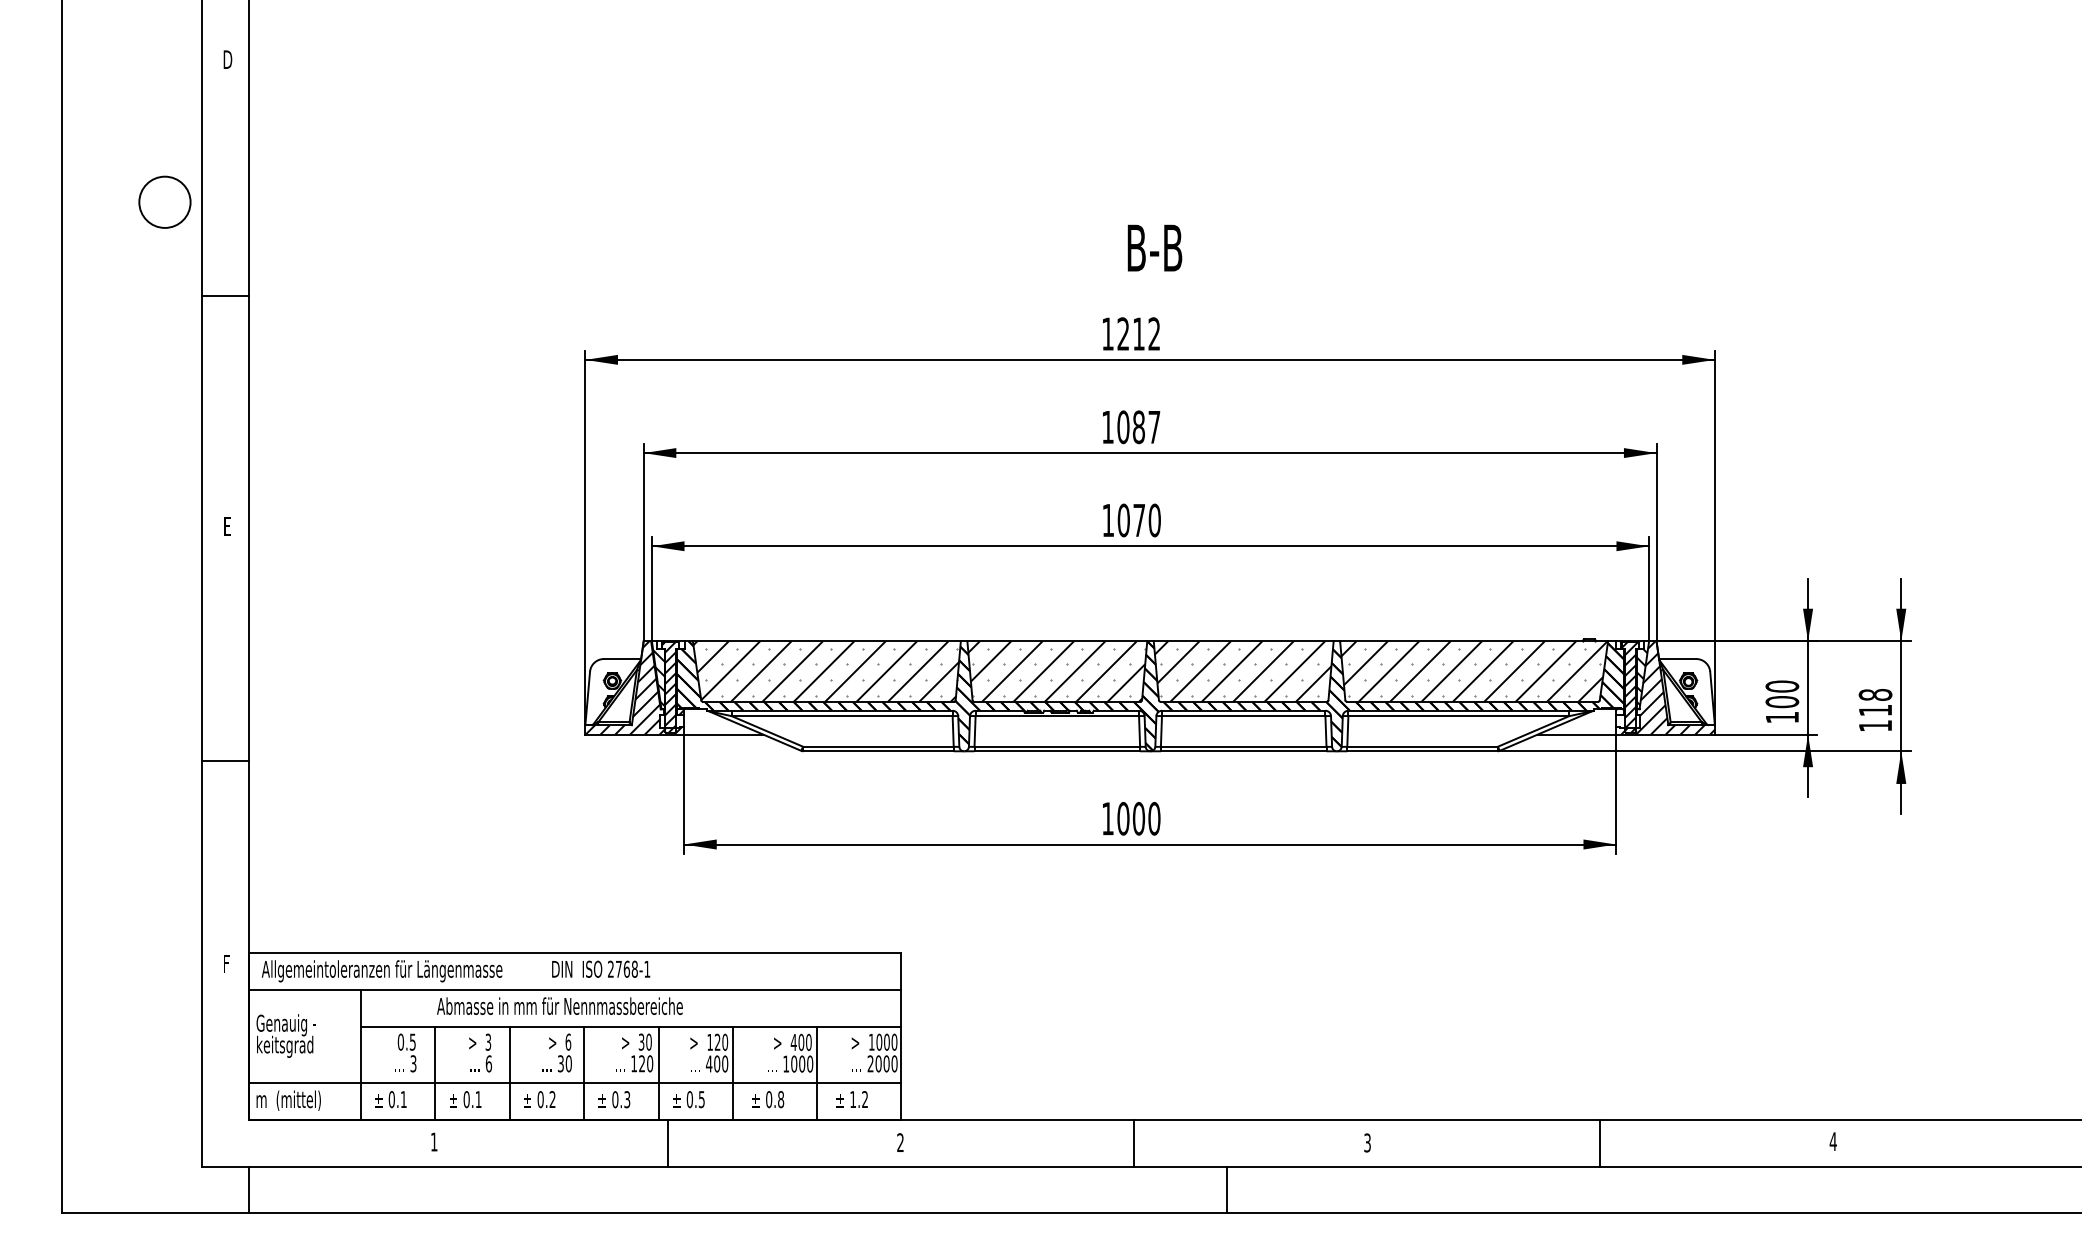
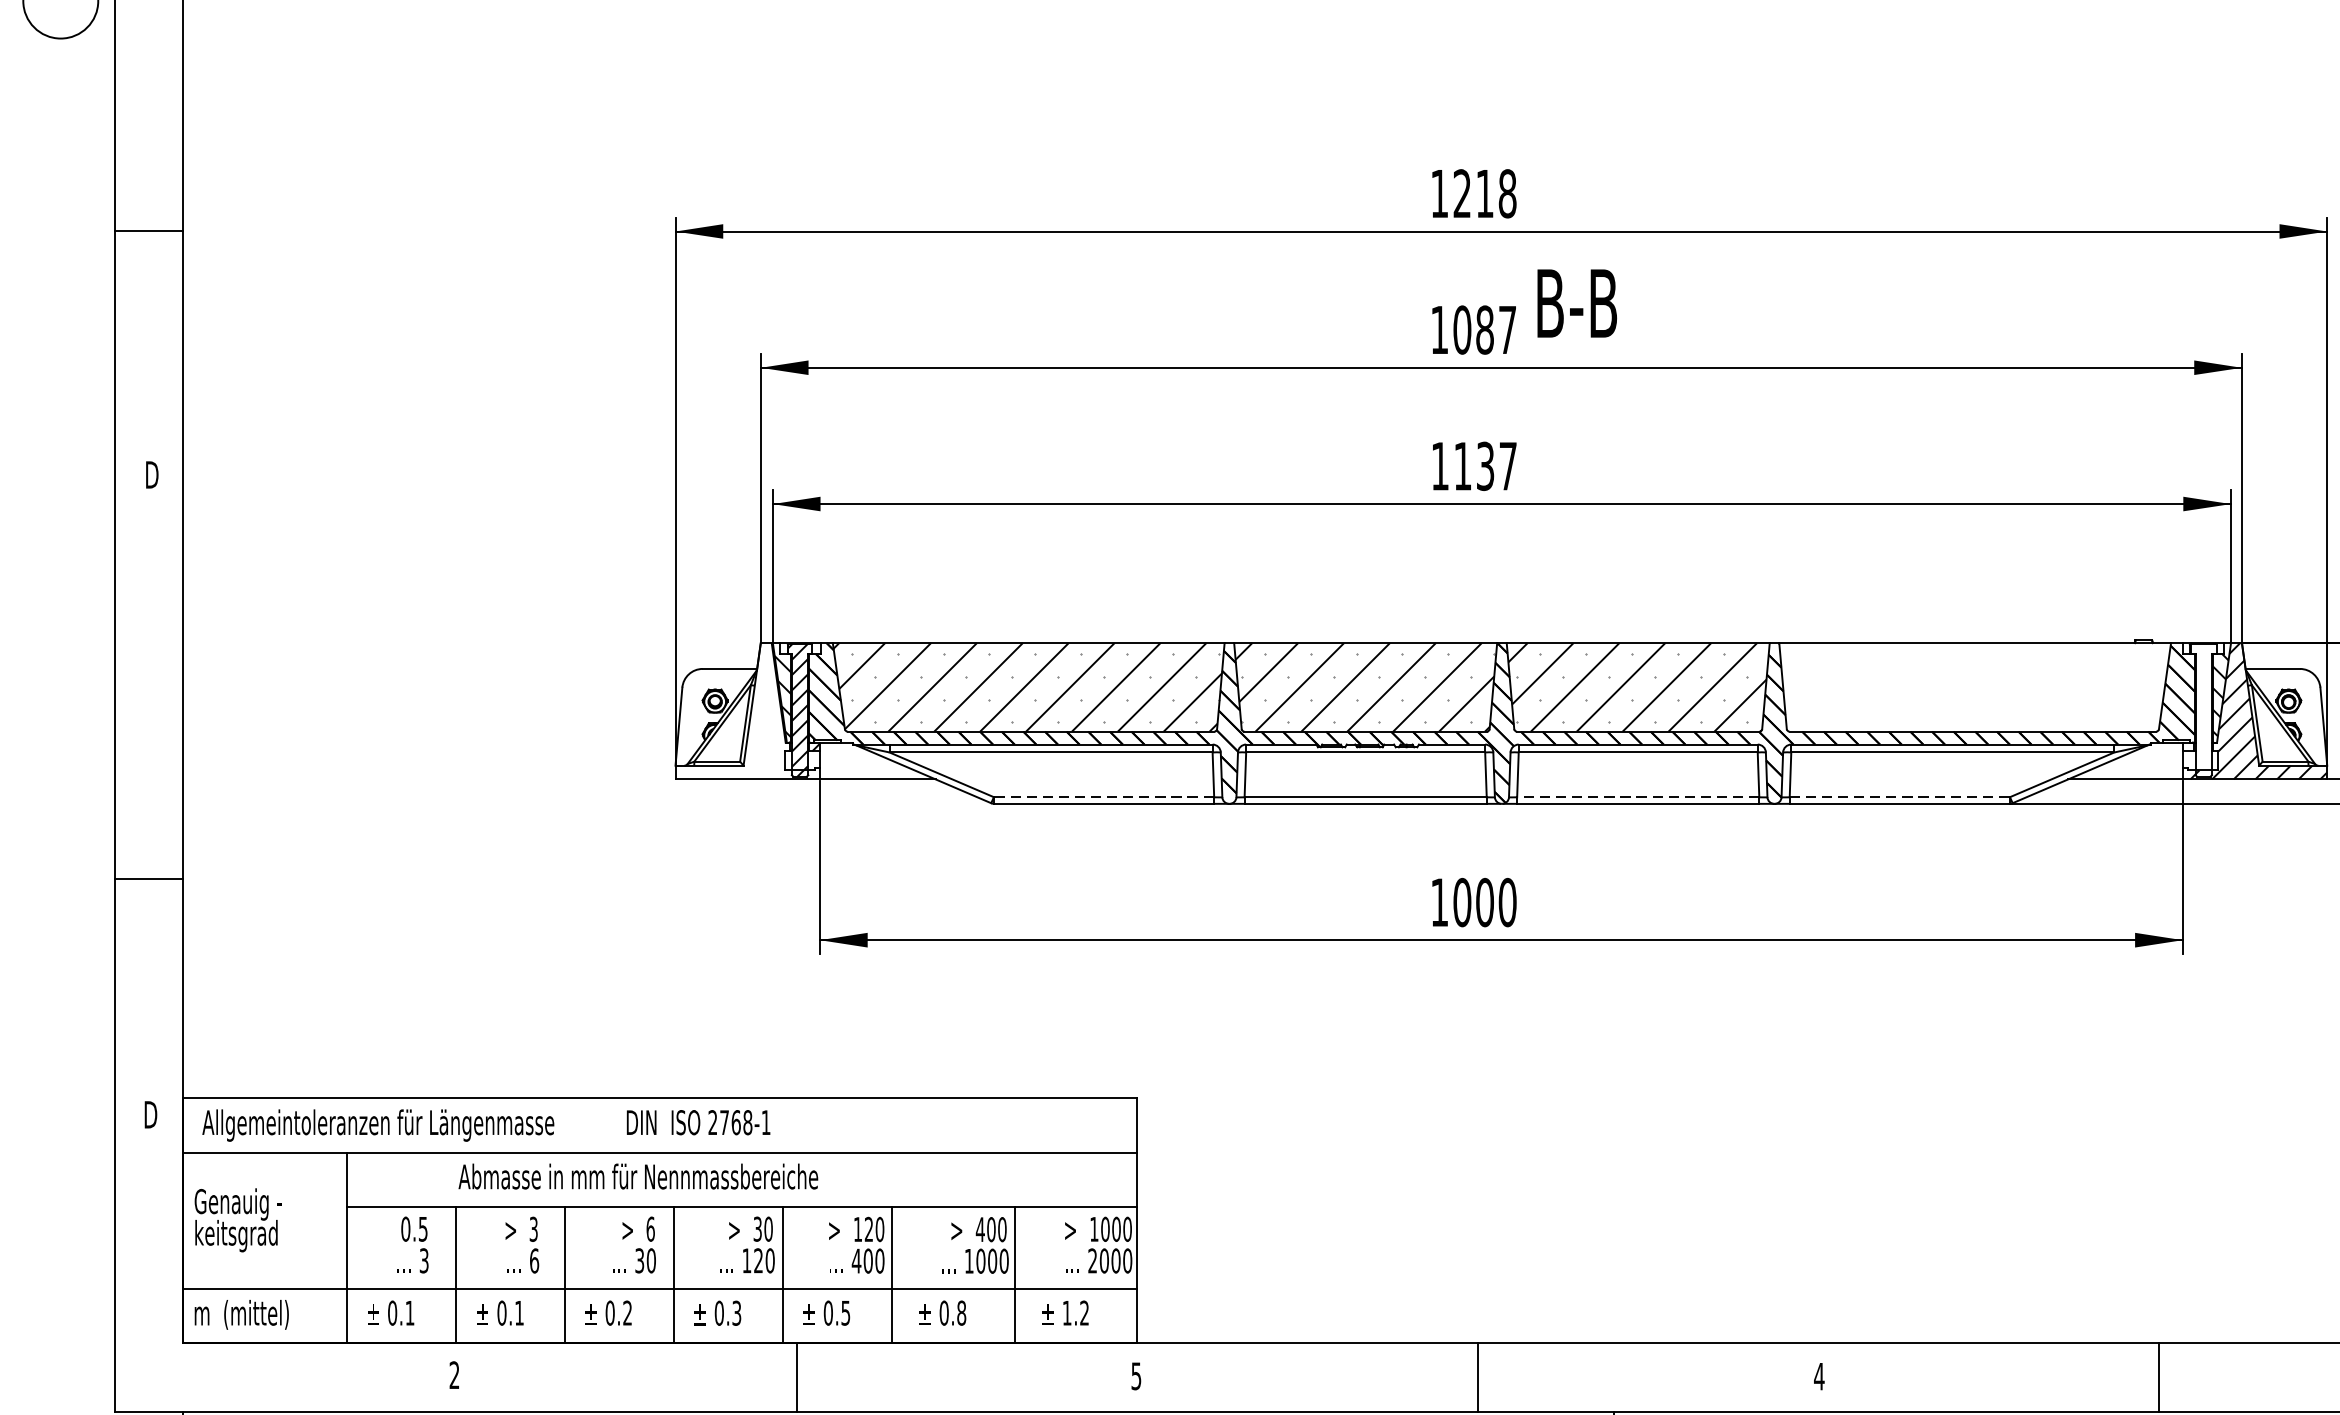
text: (1154, 247) -> (1576, 302), moved
line: (225, 295) -> (149, 230), moved
text: (1154, 333) -> (1507, 192), 1212 -> 1218
text: (1138, 520) -> (1484, 466), 1070 -> 1137
text: (227, 526) -> (152, 475), E -> D
hatch: (1474, 671) -> (1975, 687), removed
hatch: (1629, 686) -> (2202, 709), removed
hatch: (633, 687) -> (745, 710), removed
line: (879, 746) -> (1105, 796), solid -> dashed
line: (1243, 746) -> (1637, 796), solid -> dashed
line: (1422, 746) -> (1899, 796), solid -> dashed
line: (225, 761) -> (149, 878), moved
text: (226, 963) -> (150, 1114), F -> D
text: (434, 1141) -> (454, 1374), 1 -> 2
text: (900, 1142) -> (1136, 1375), 2 -> 5
text: (1367, 1142) -> (1819, 1375), 3 -> 4

